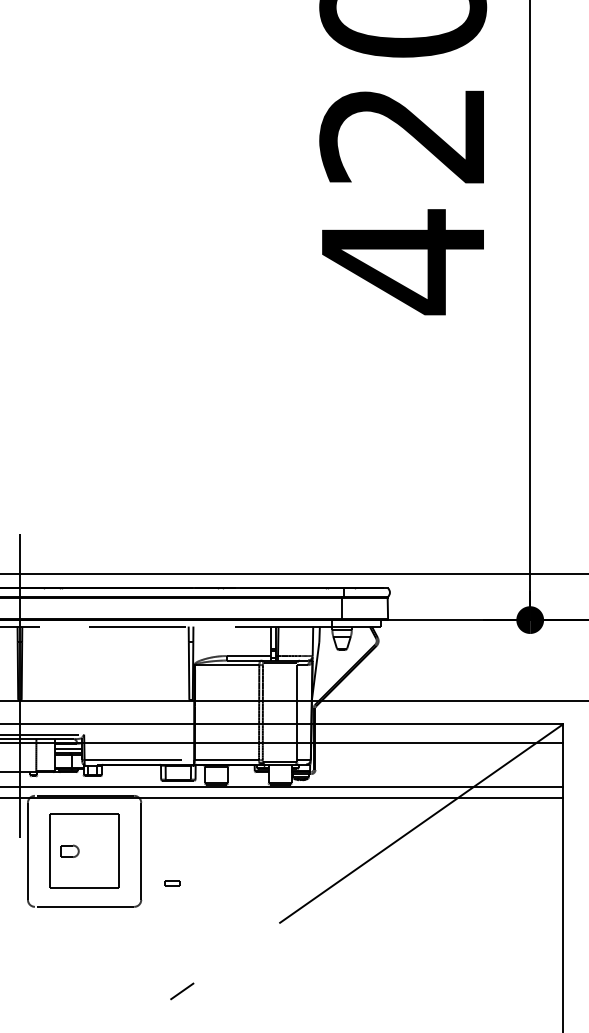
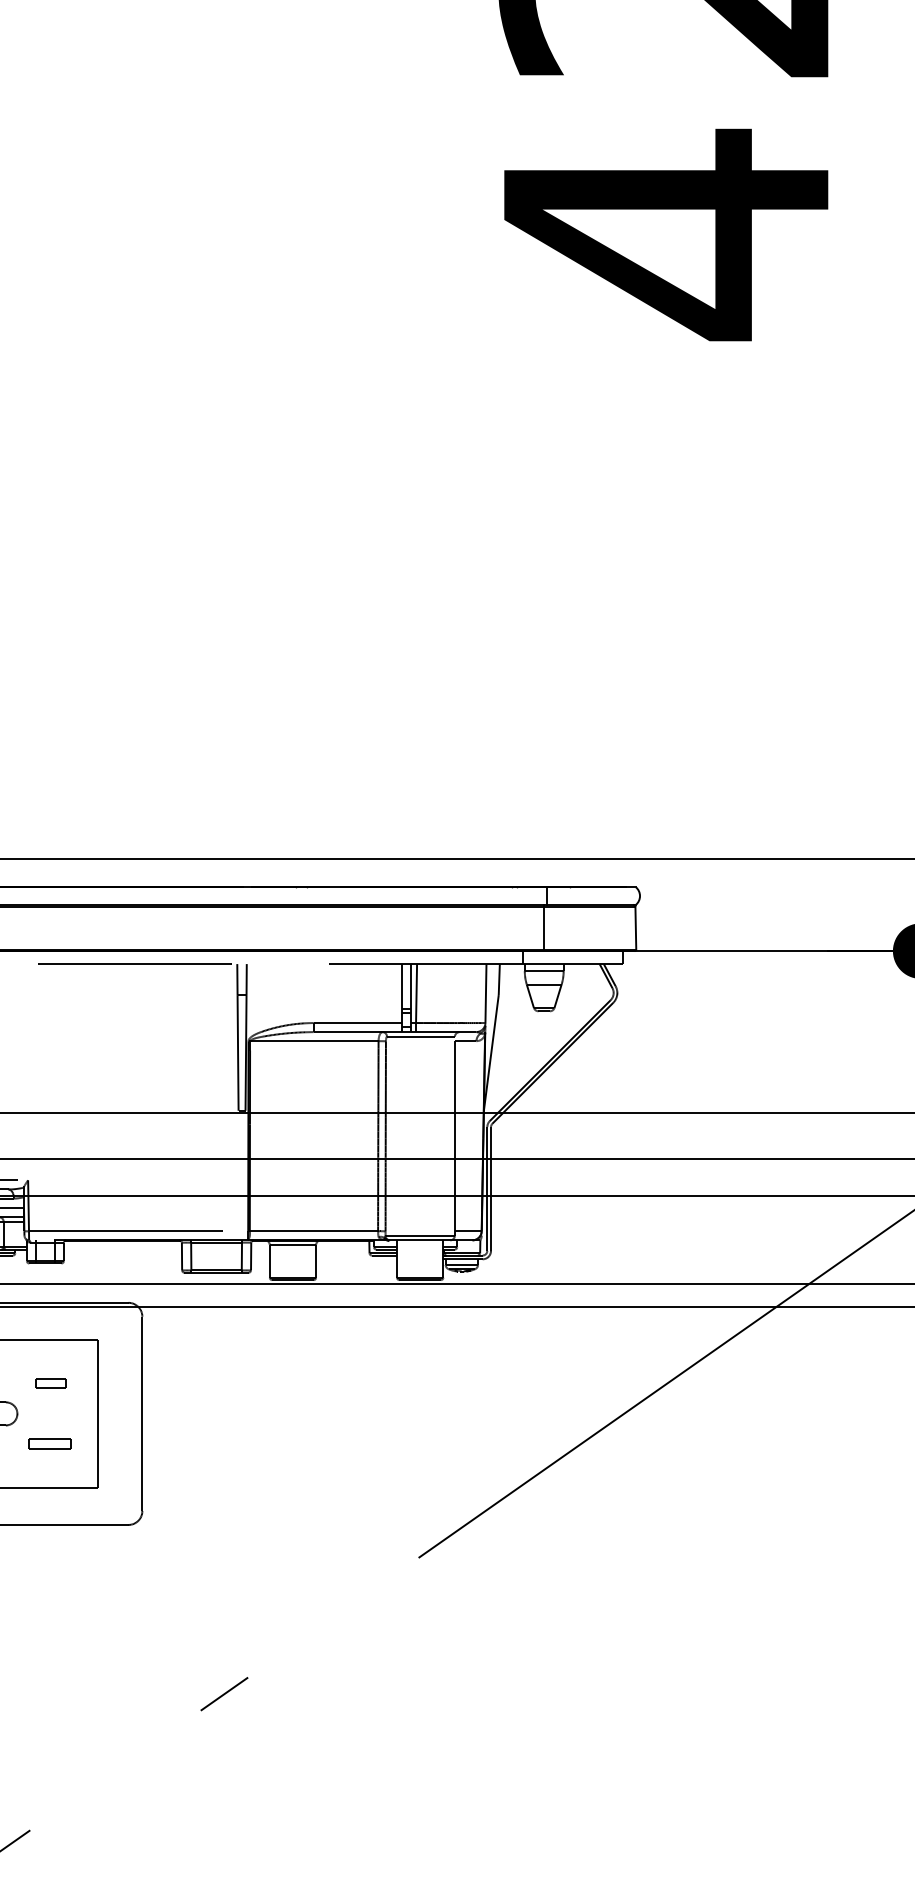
part: (94, 866) -> (48, 1444), added
part: (172, 883) -> (50, 1384), moved

